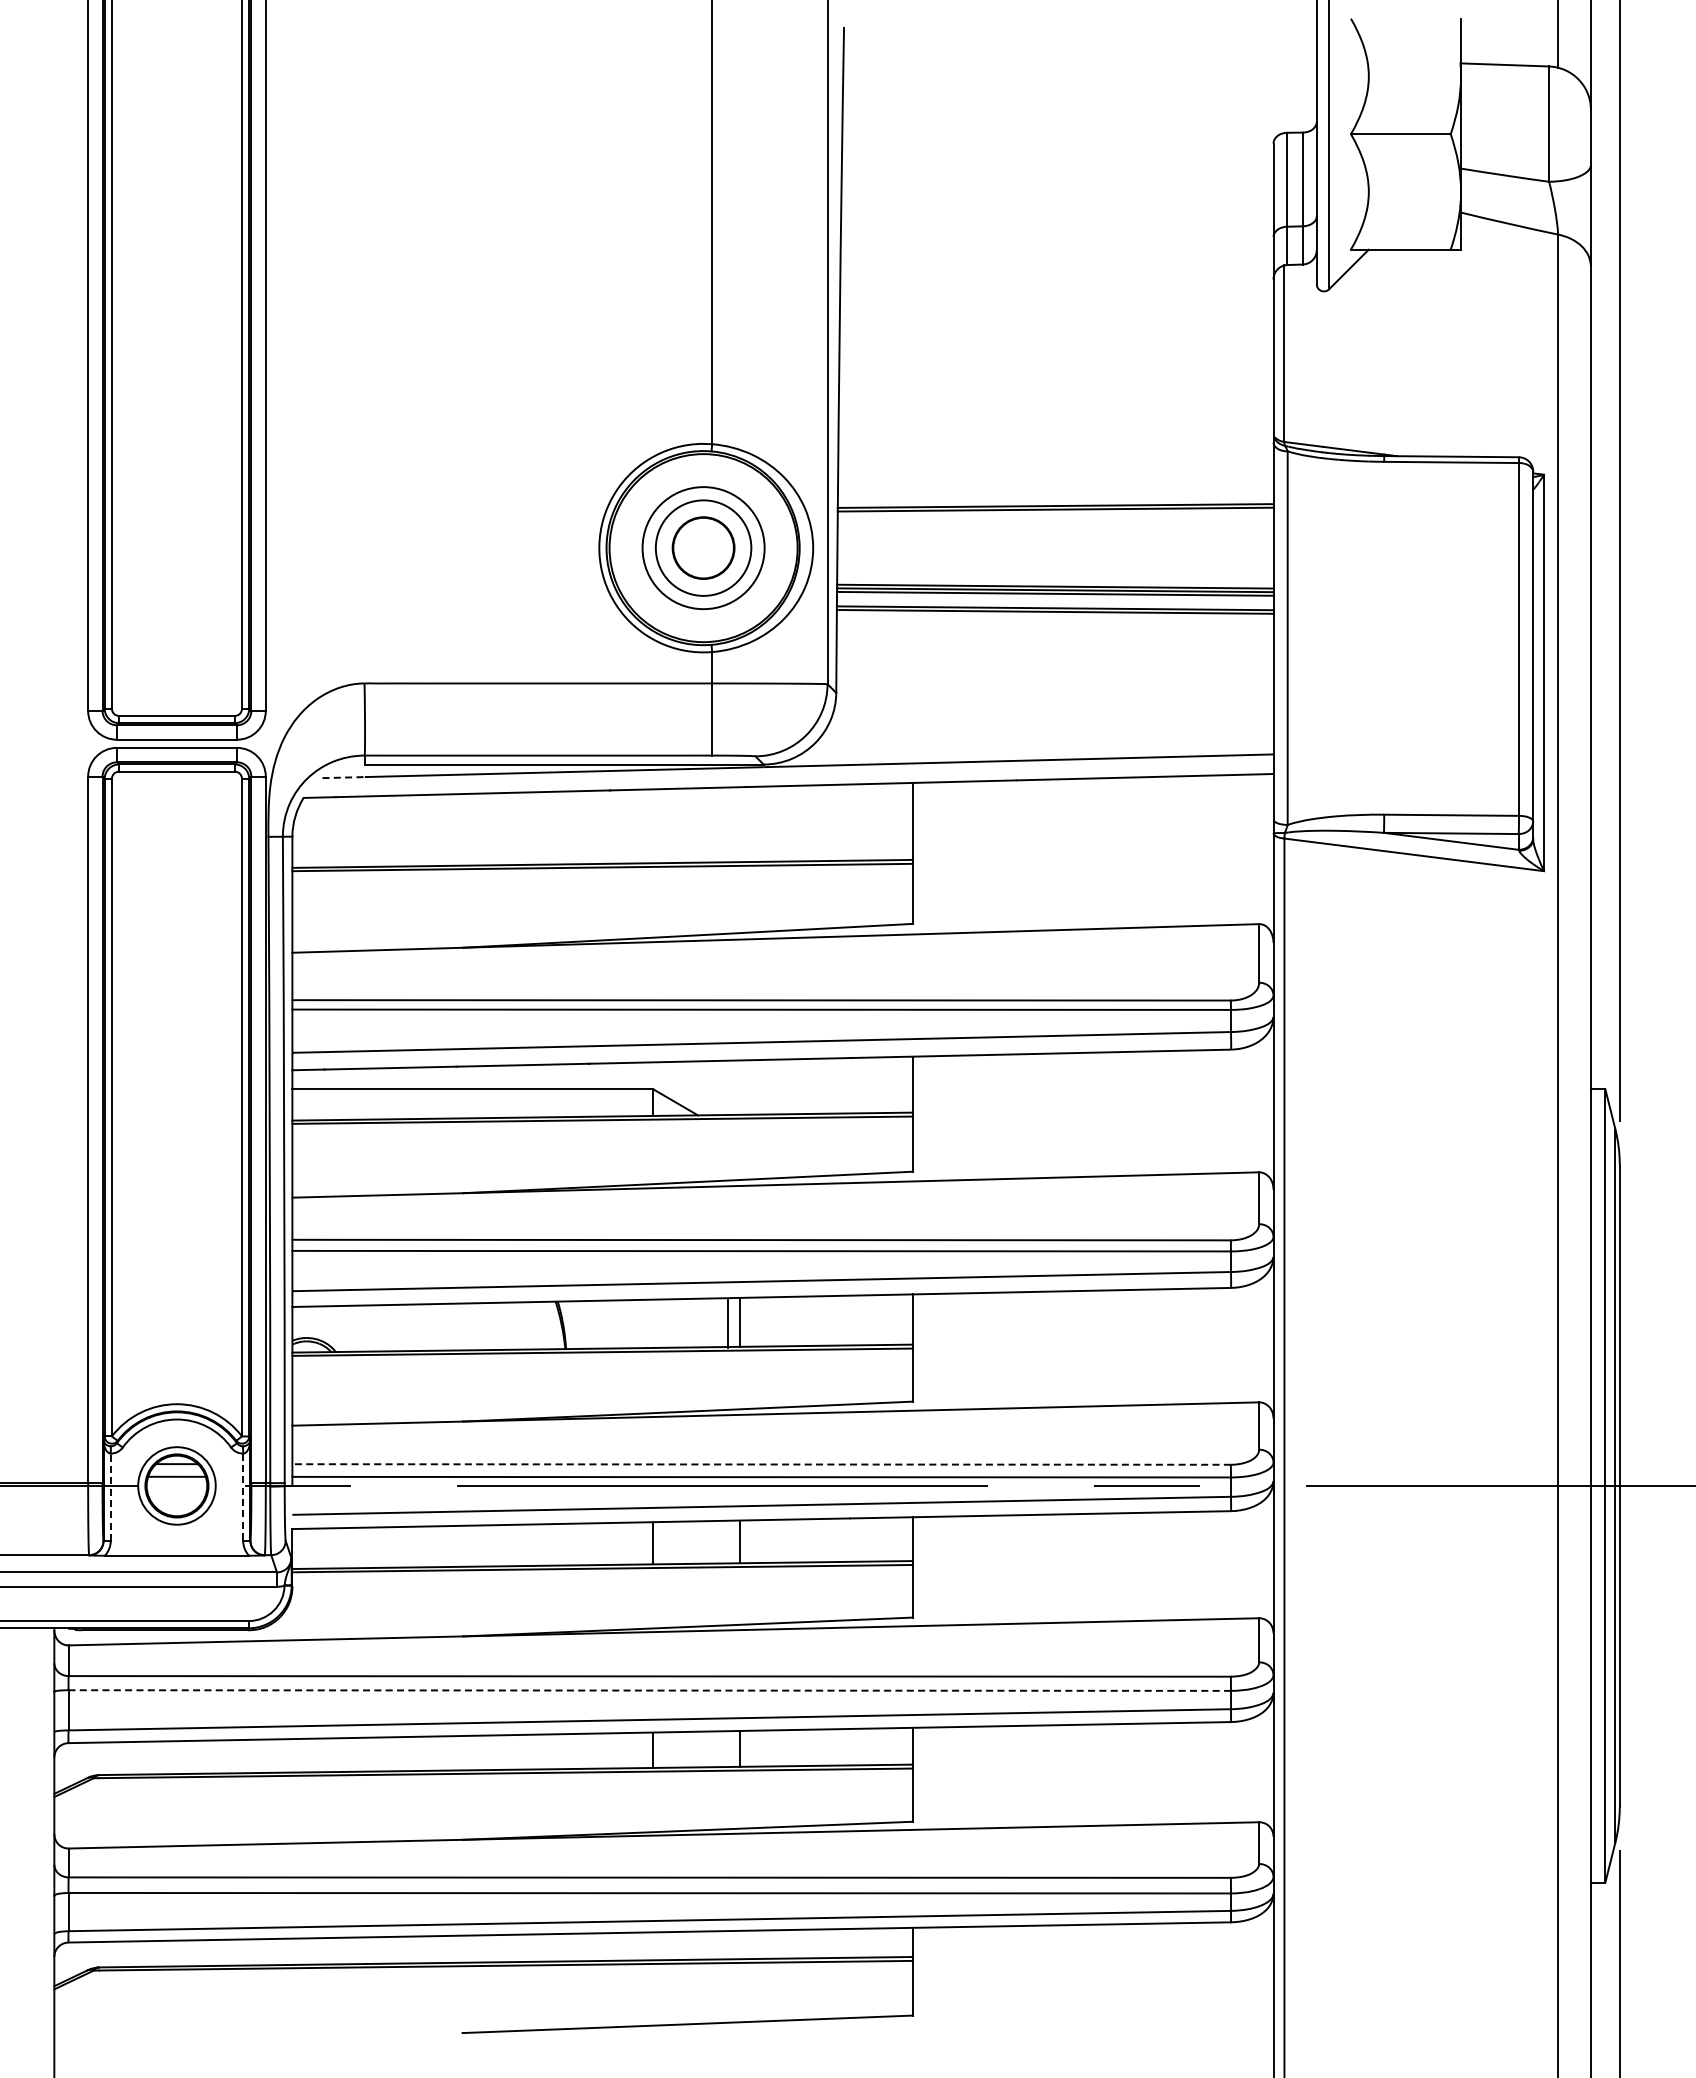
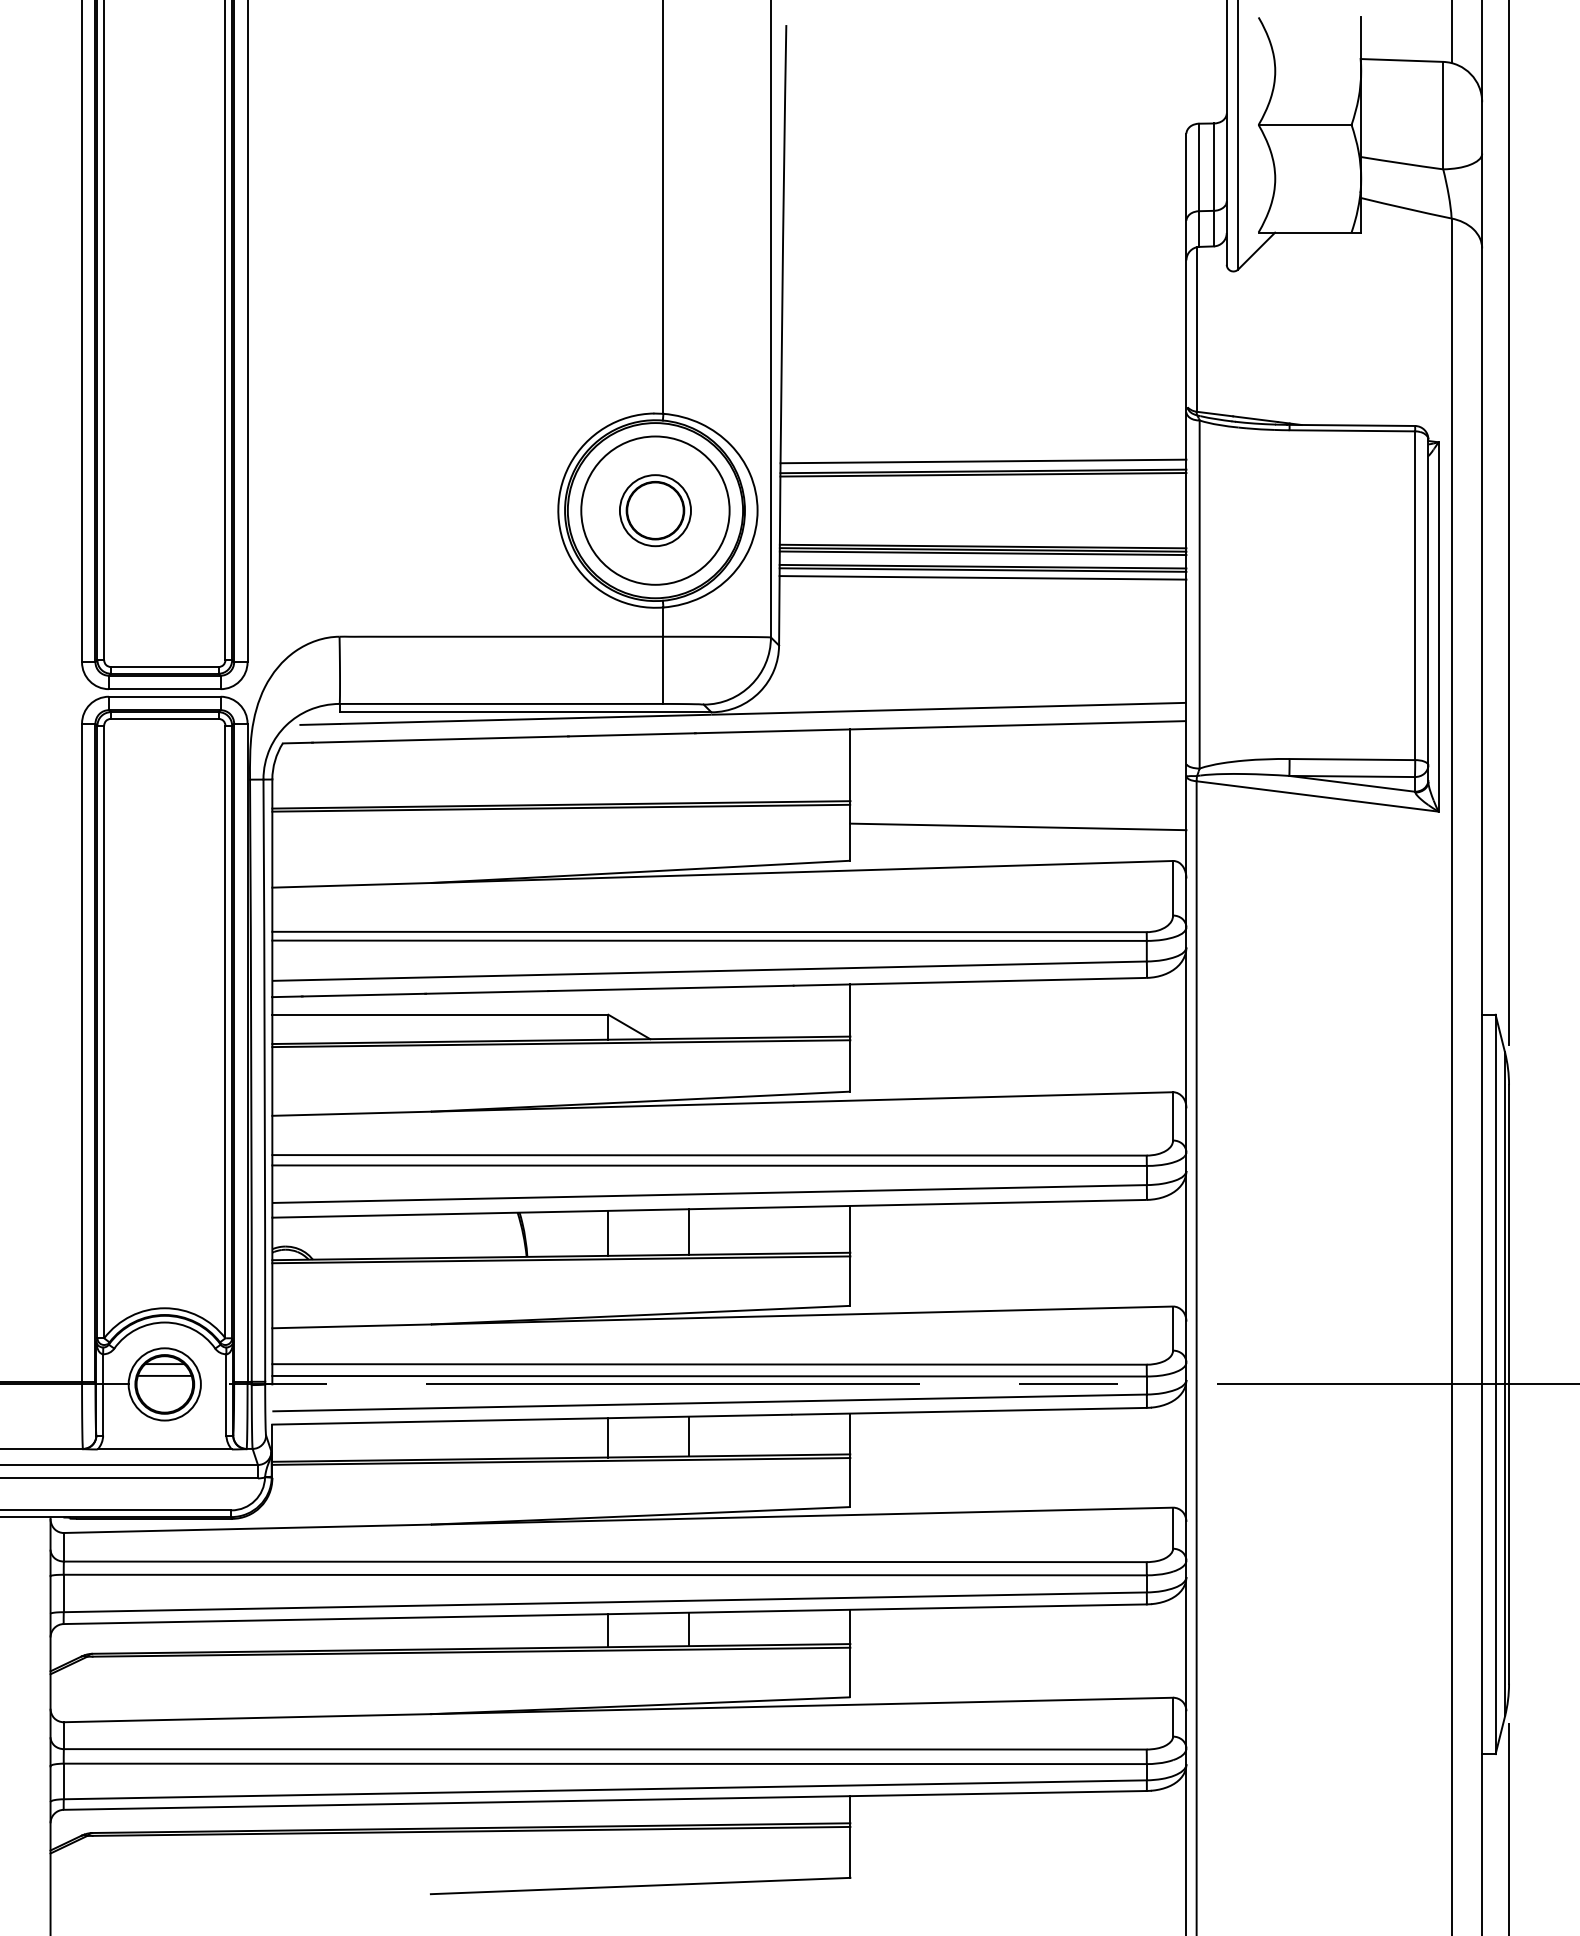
line: (1055, 495) -> (983, 461), added
circle: (703, 547) -> (655, 510), size x1.67
circle: (703, 548) -> (655, 511), size x0.62
line: (1054, 620) -> (982, 578), added
line: (344, 777) -> (320, 724), dashed -> solid
line: (1092, 887) -> (1017, 826), added
line: (728, 1323) -> (608, 1233), moved
line: (761, 1464) -> (709, 1364), dashed -> solid
line: (110, 1497) -> (102, 1395), dashed -> solid
line: (243, 1497) -> (226, 1395), dashed -> solid
line: (649, 1690) -> (605, 1575), dashed -> solid

